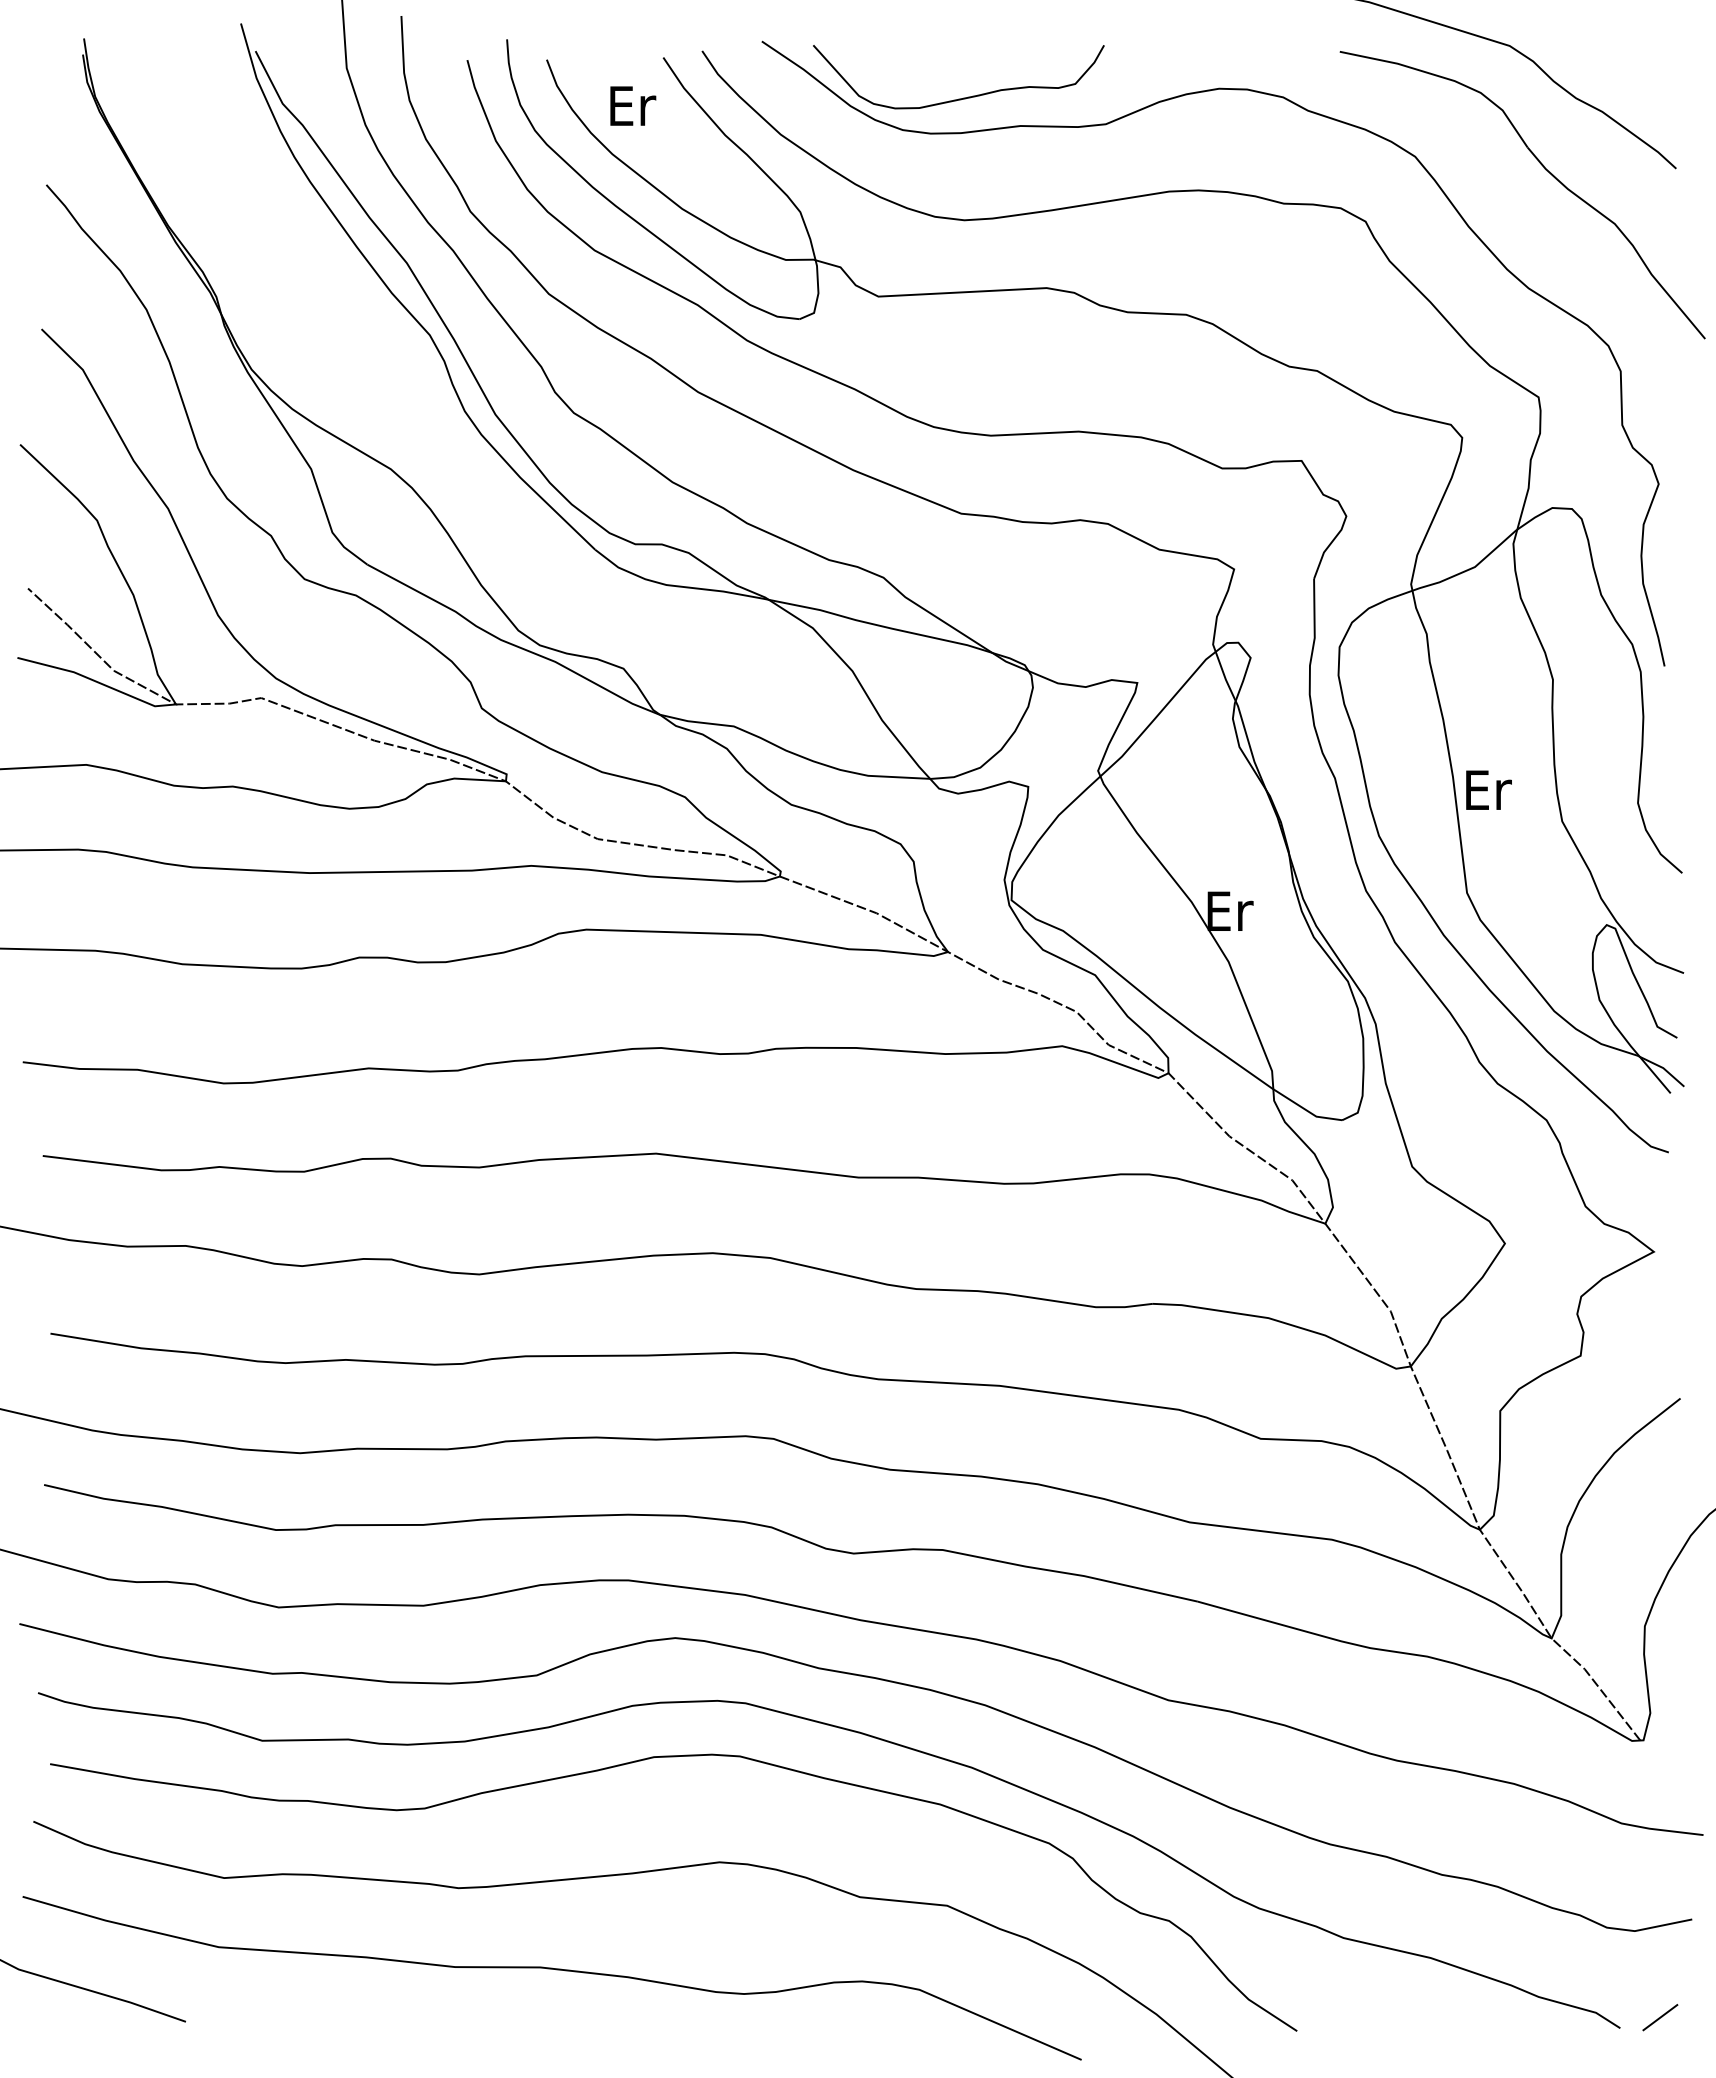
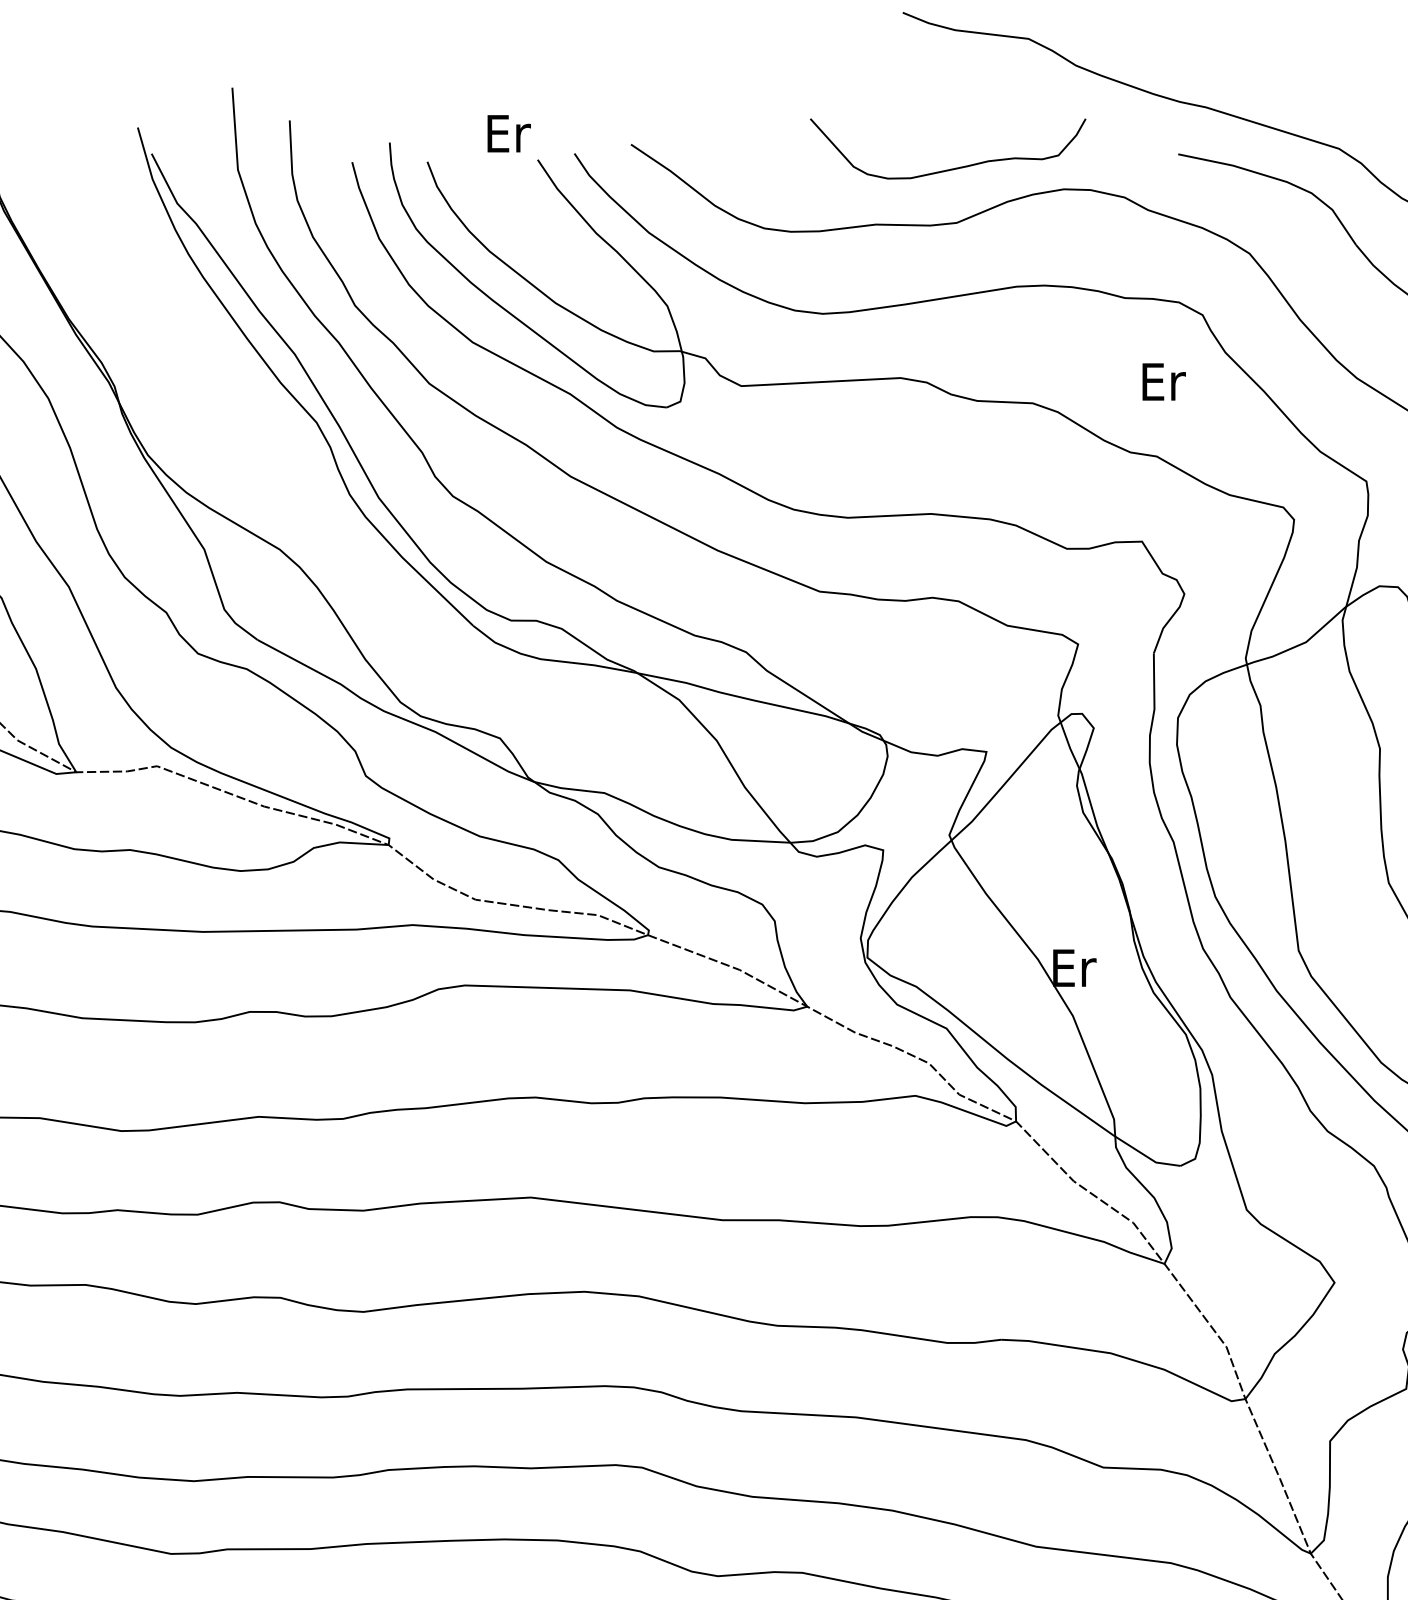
curve: (963, 97) -> (952, 168), moved
text: (633, 105) -> (509, 133), moved
text: (1488, 789) -> (1163, 381), moved

